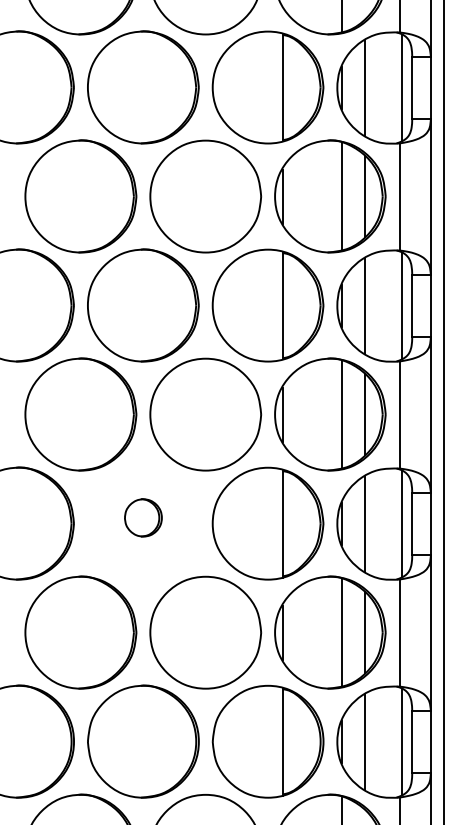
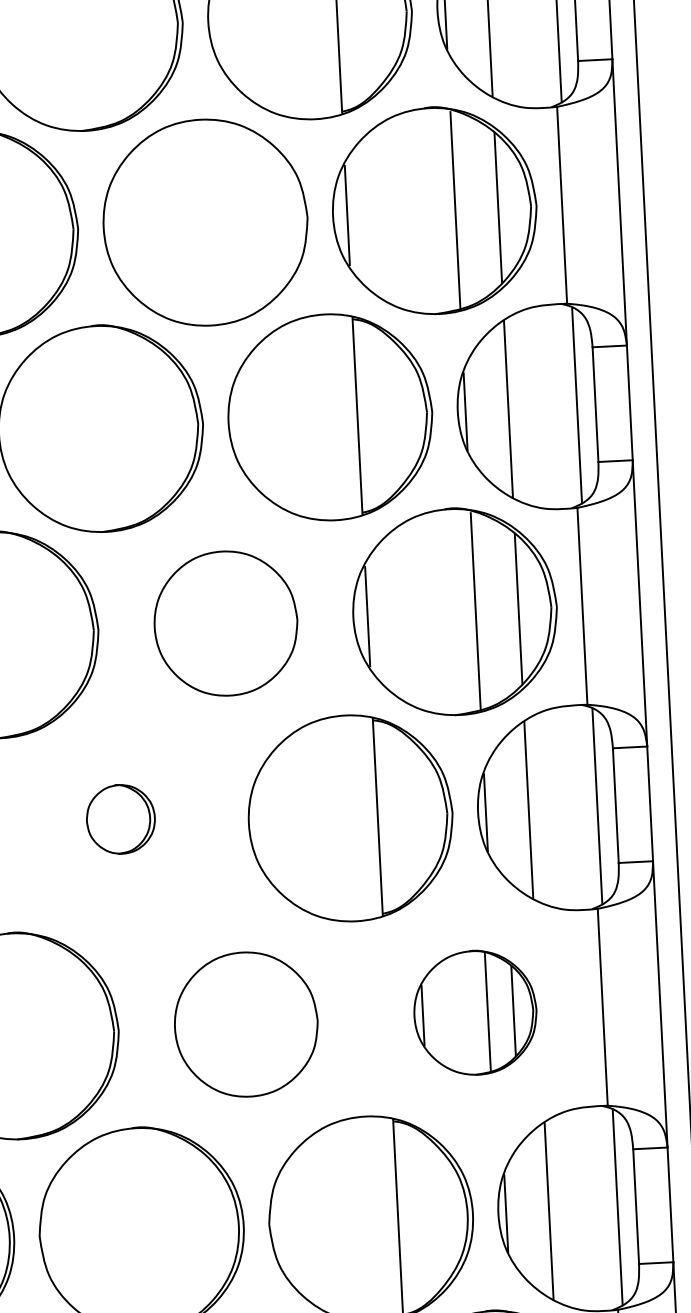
part: (205, 414) -> (225, 623), size x0.7
part: (205, 632) -> (245, 1024), size x0.7
part: (330, 632) -> (475, 1012), size x0.6

